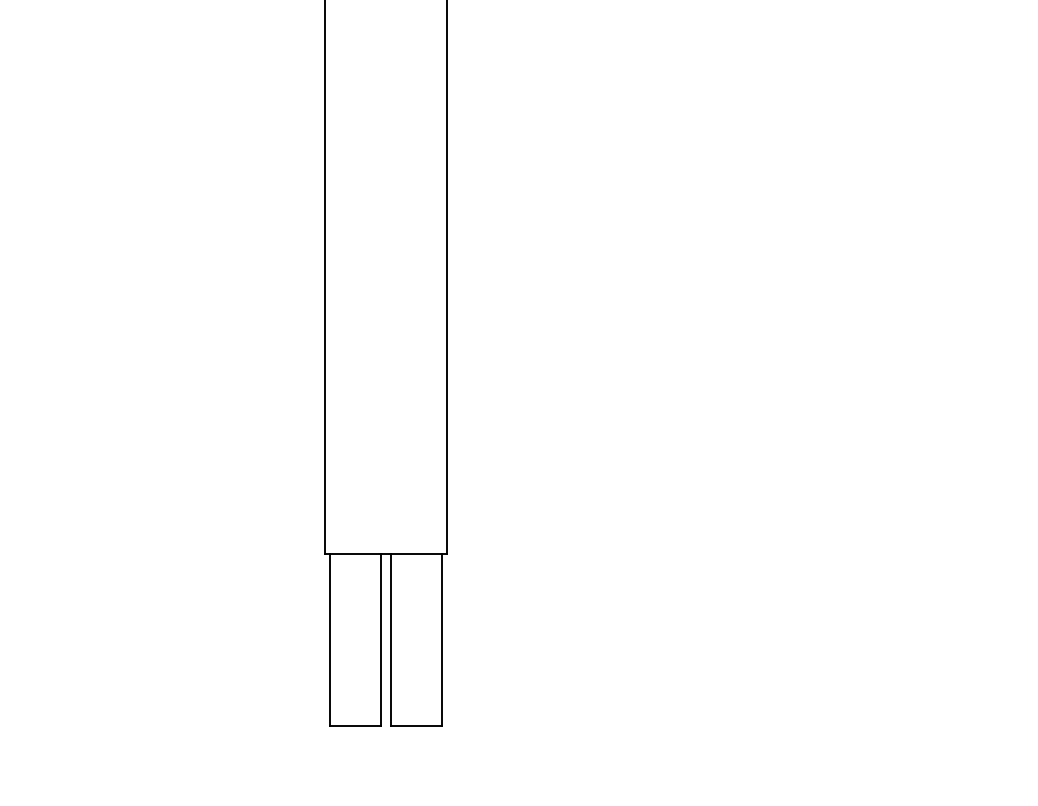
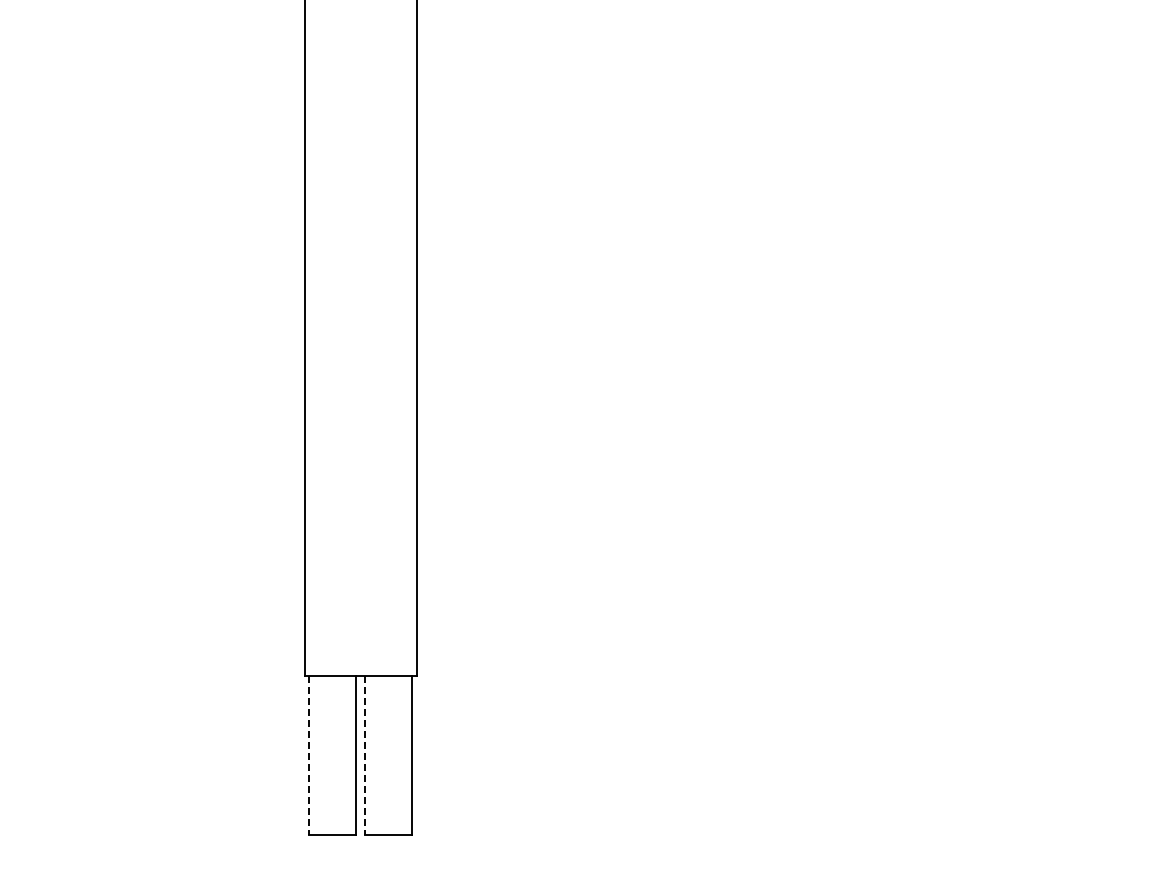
line: (330, 640) -> (309, 755), solid -> dashed
line: (390, 640) -> (365, 755), solid -> dashed

